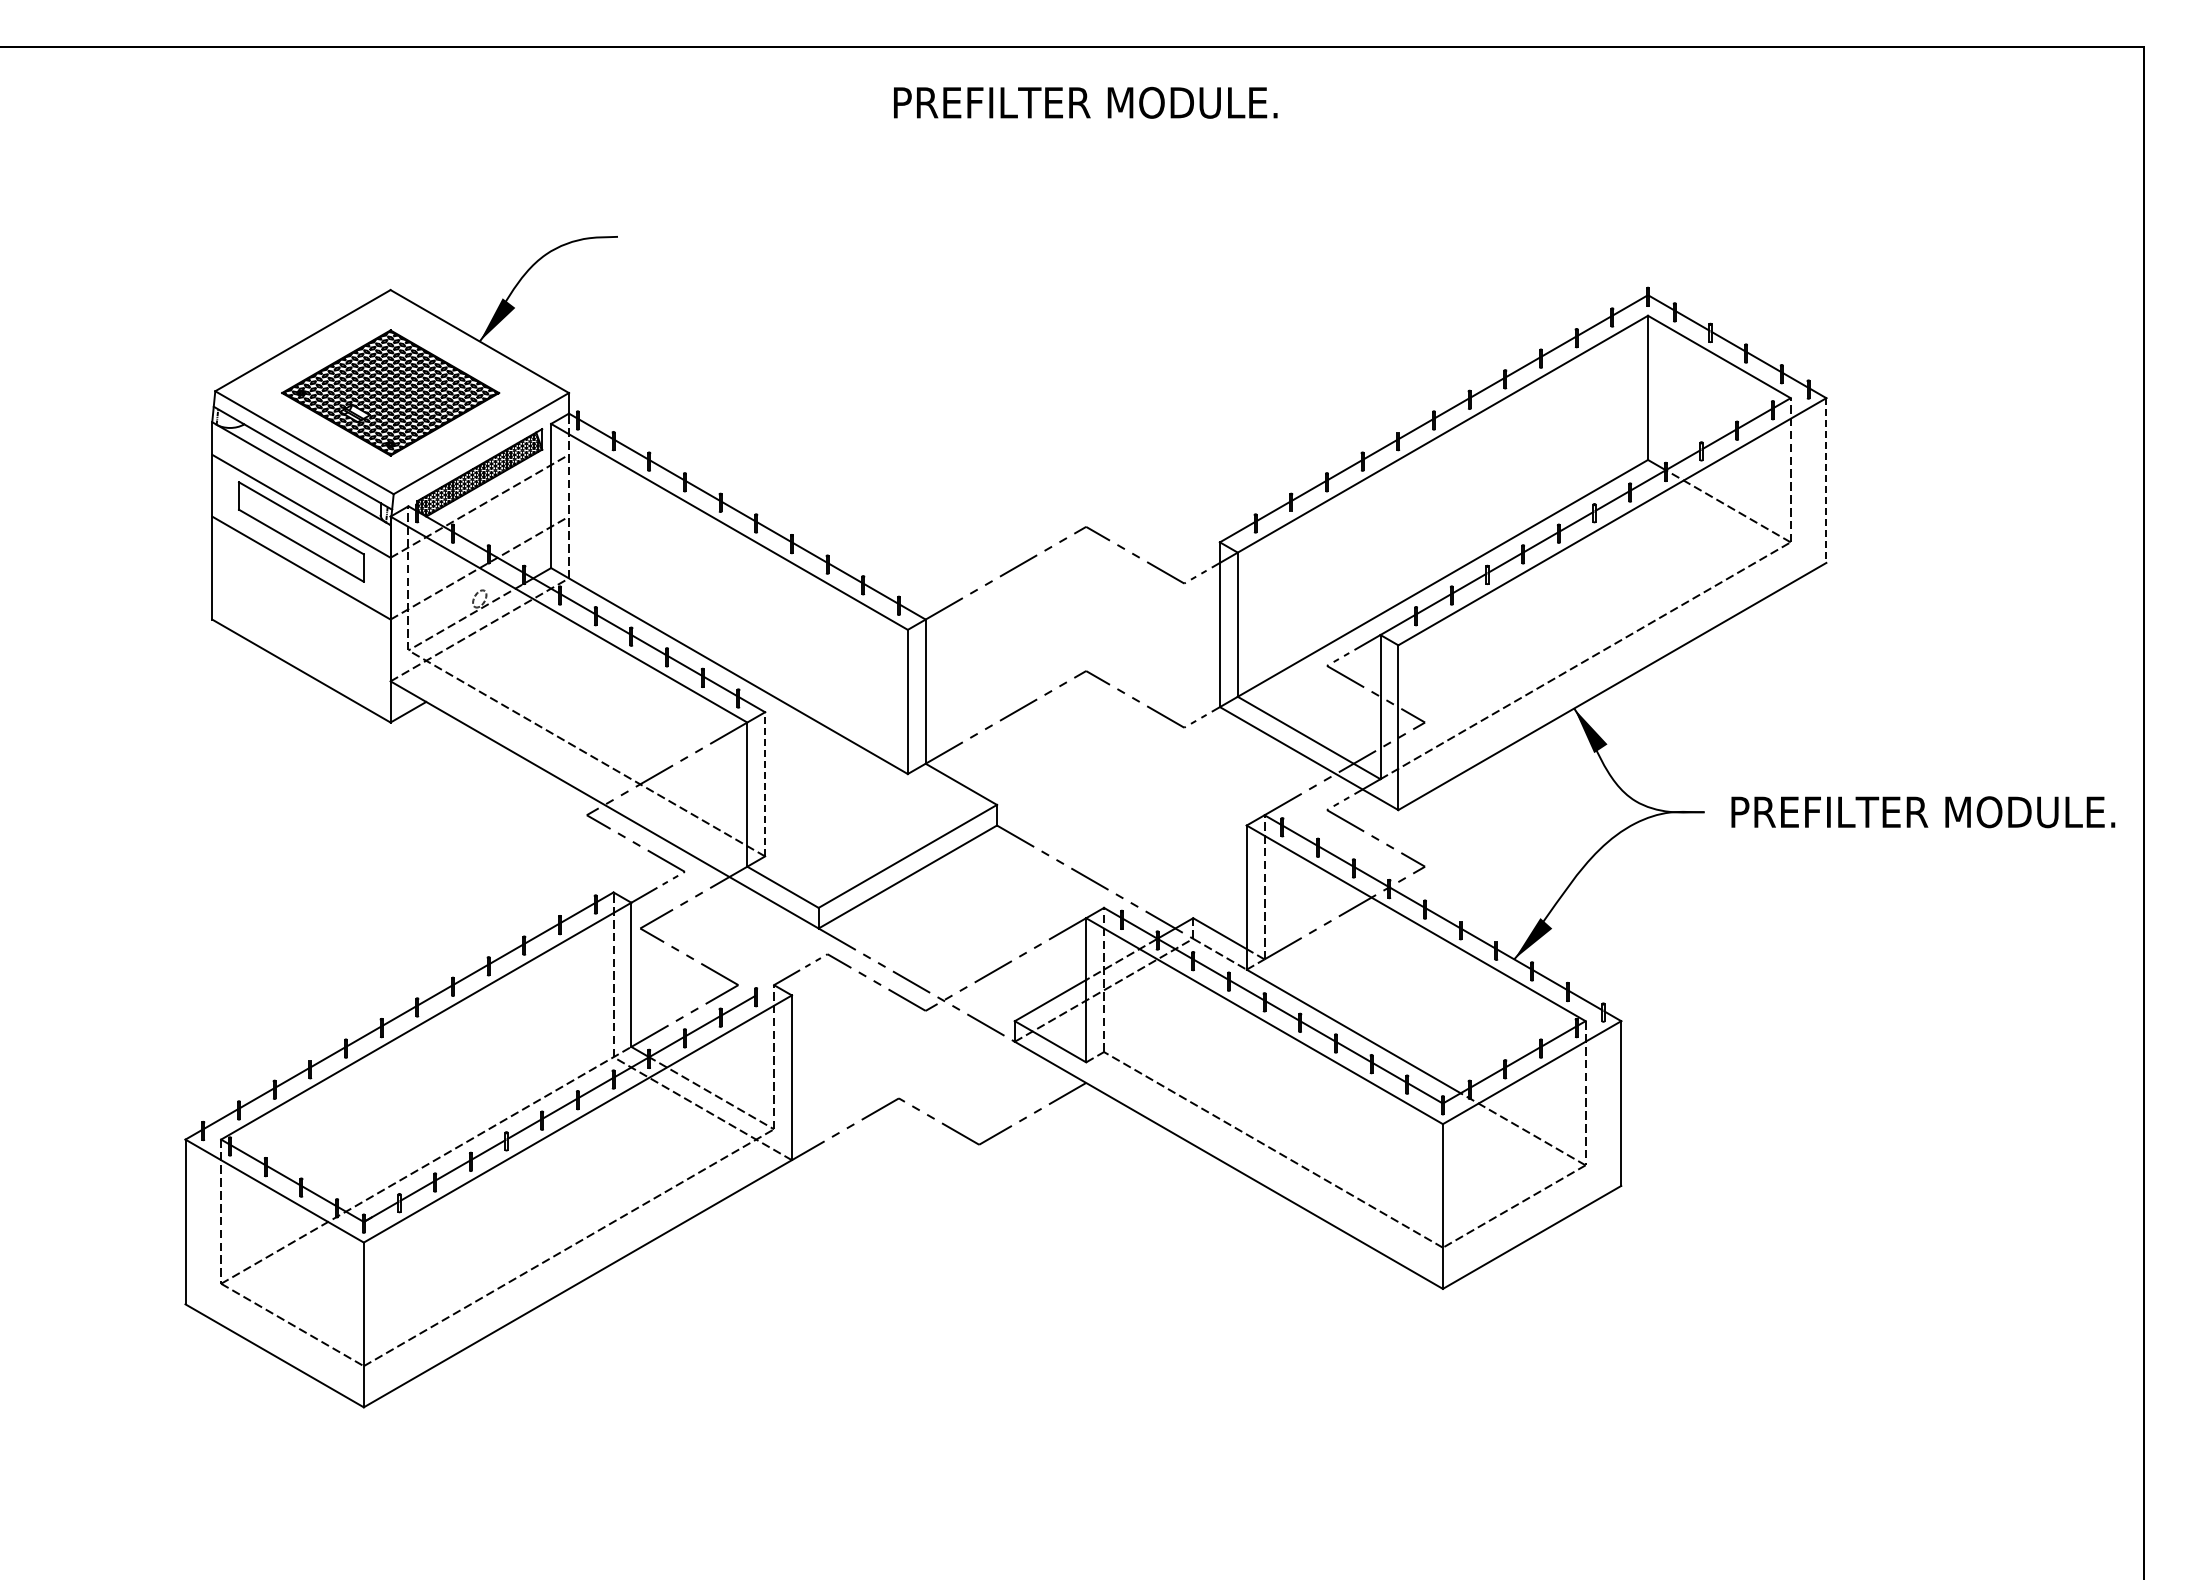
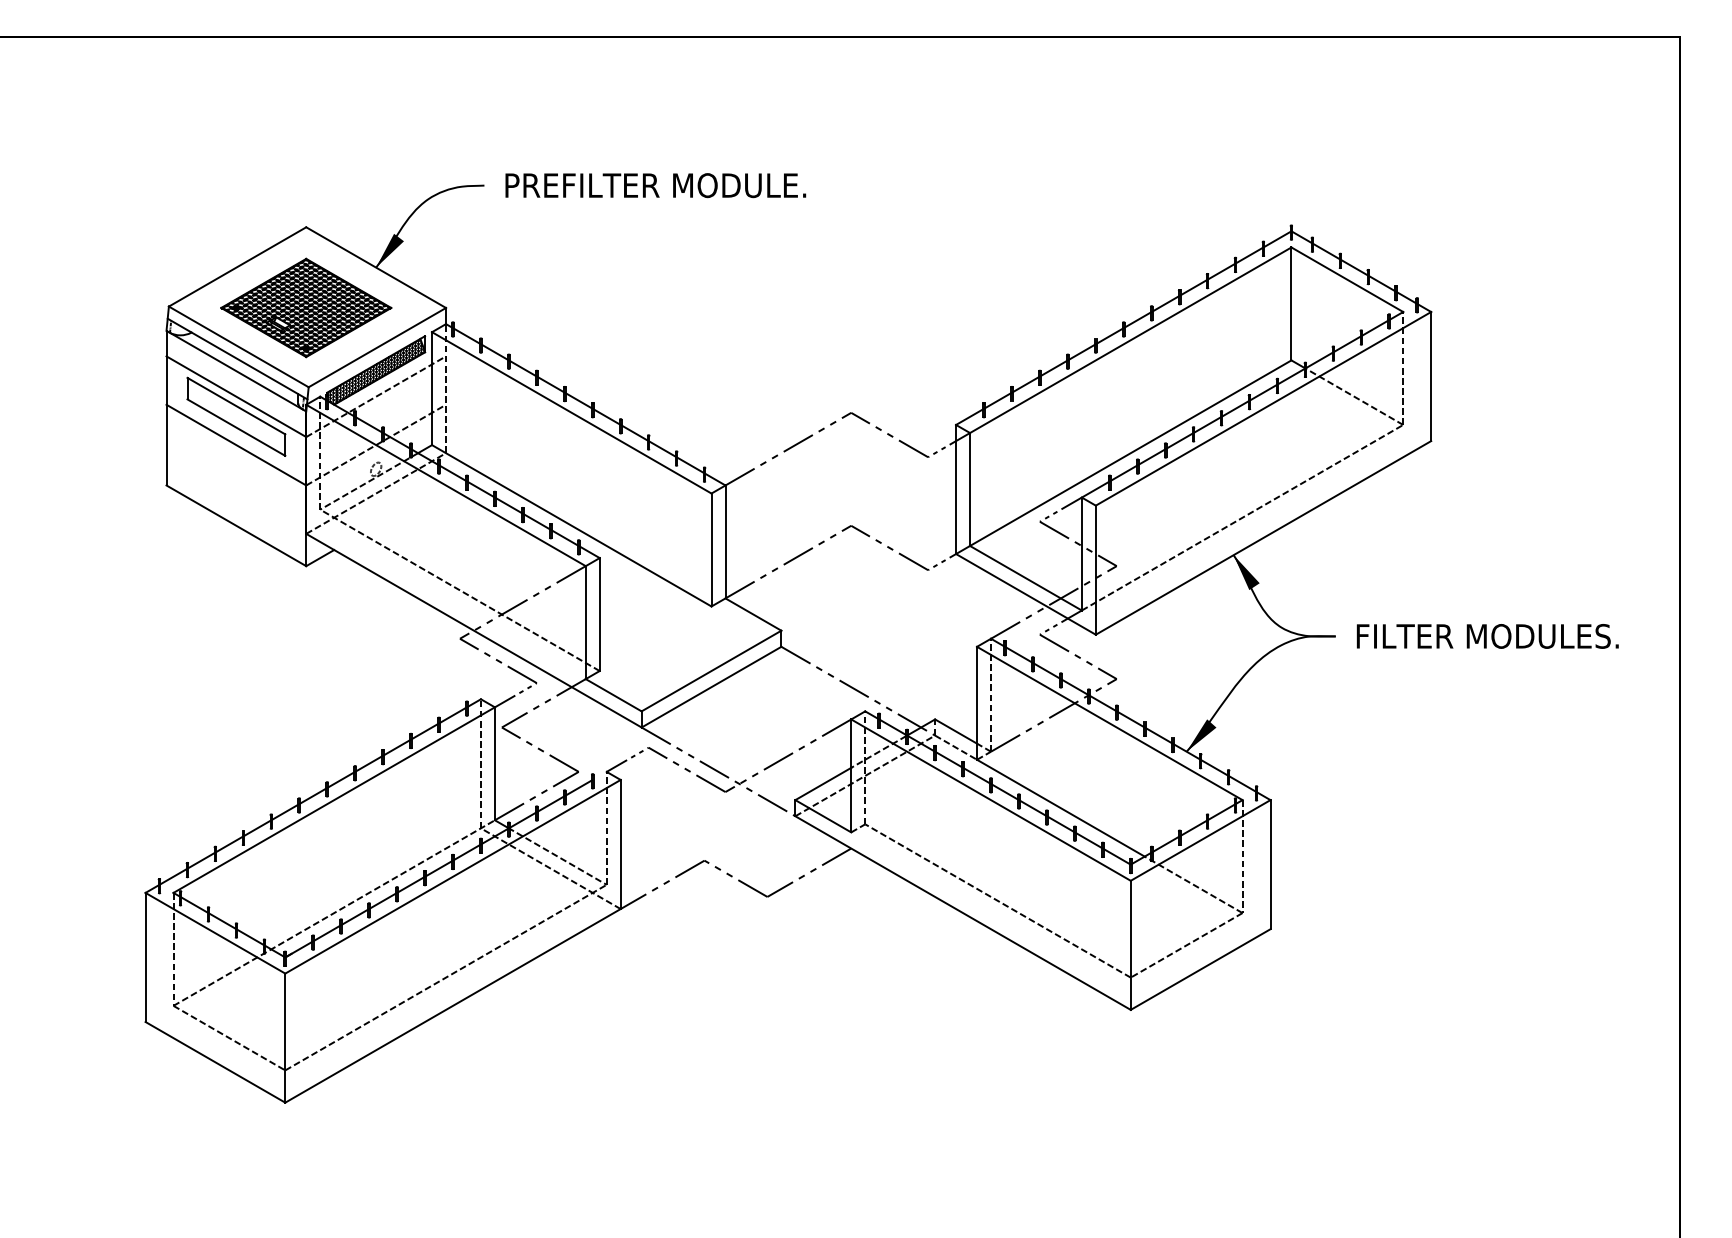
text: (1085, 102) -> (655, 185), moved
line: (1826, 481) -> (1431, 377), dashed -> solid
line: (765, 783) -> (600, 613), dashed -> solid
text: (1925, 812) -> (1508, 636), PREFILTER MODULE. -> FILTER MODULES.

